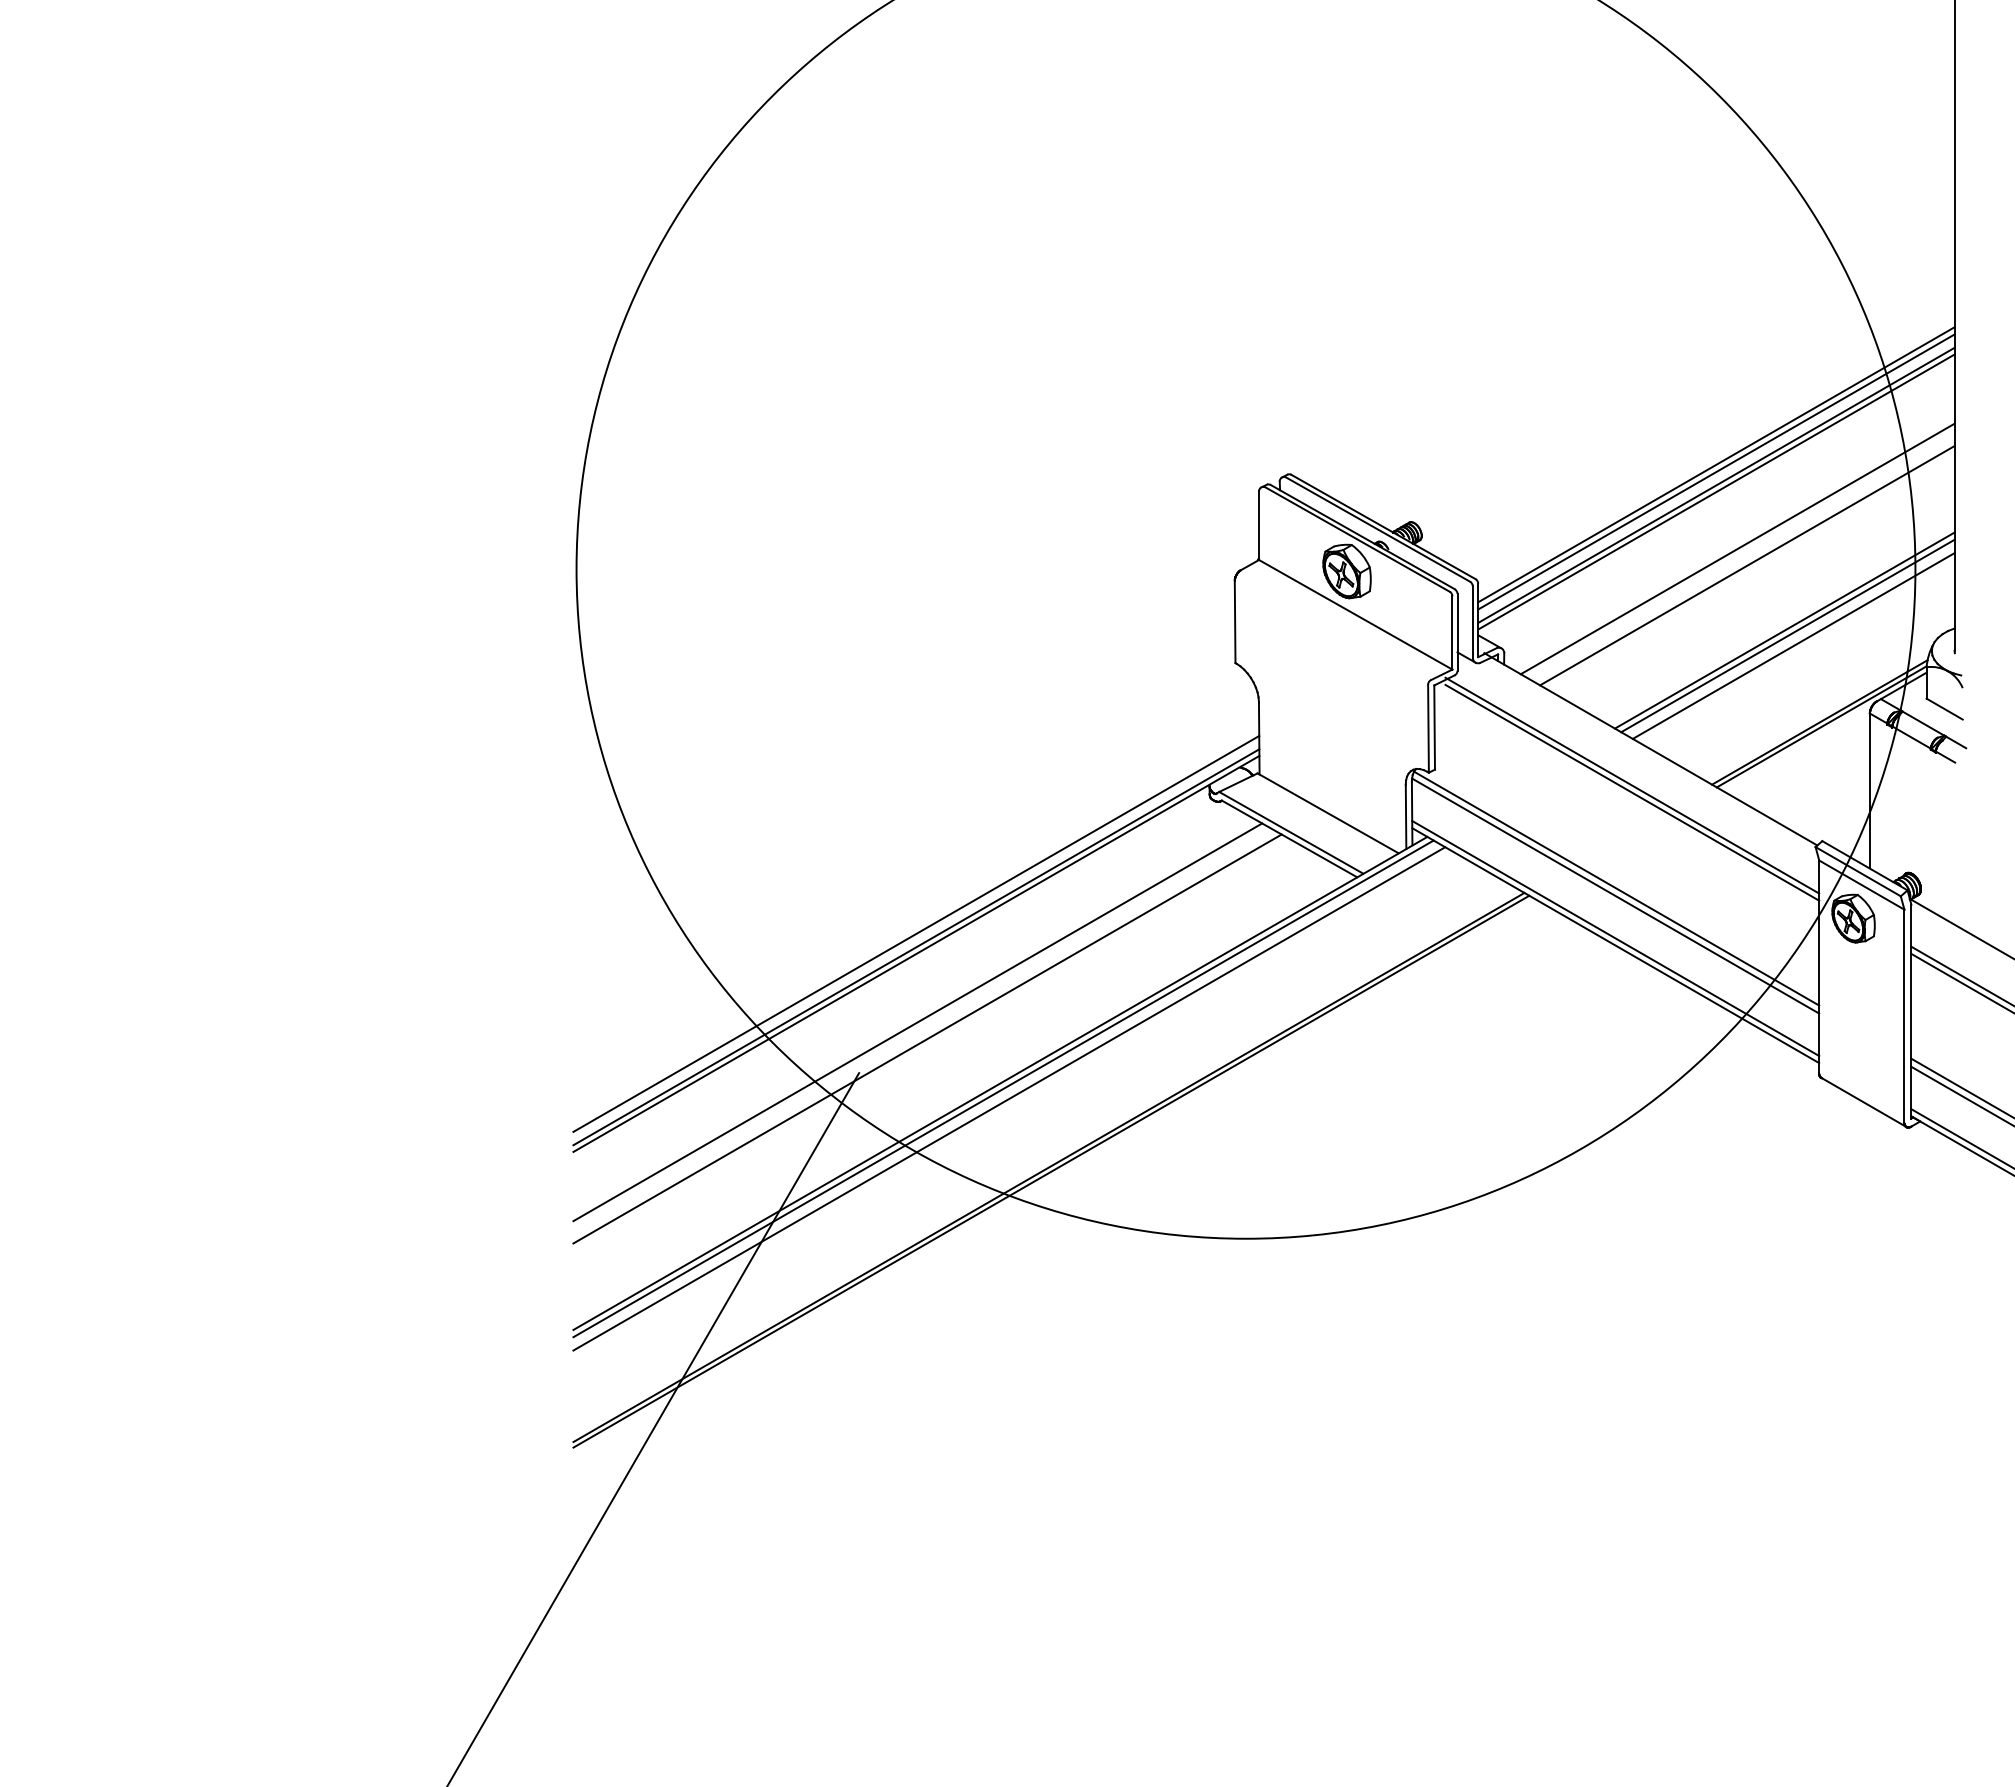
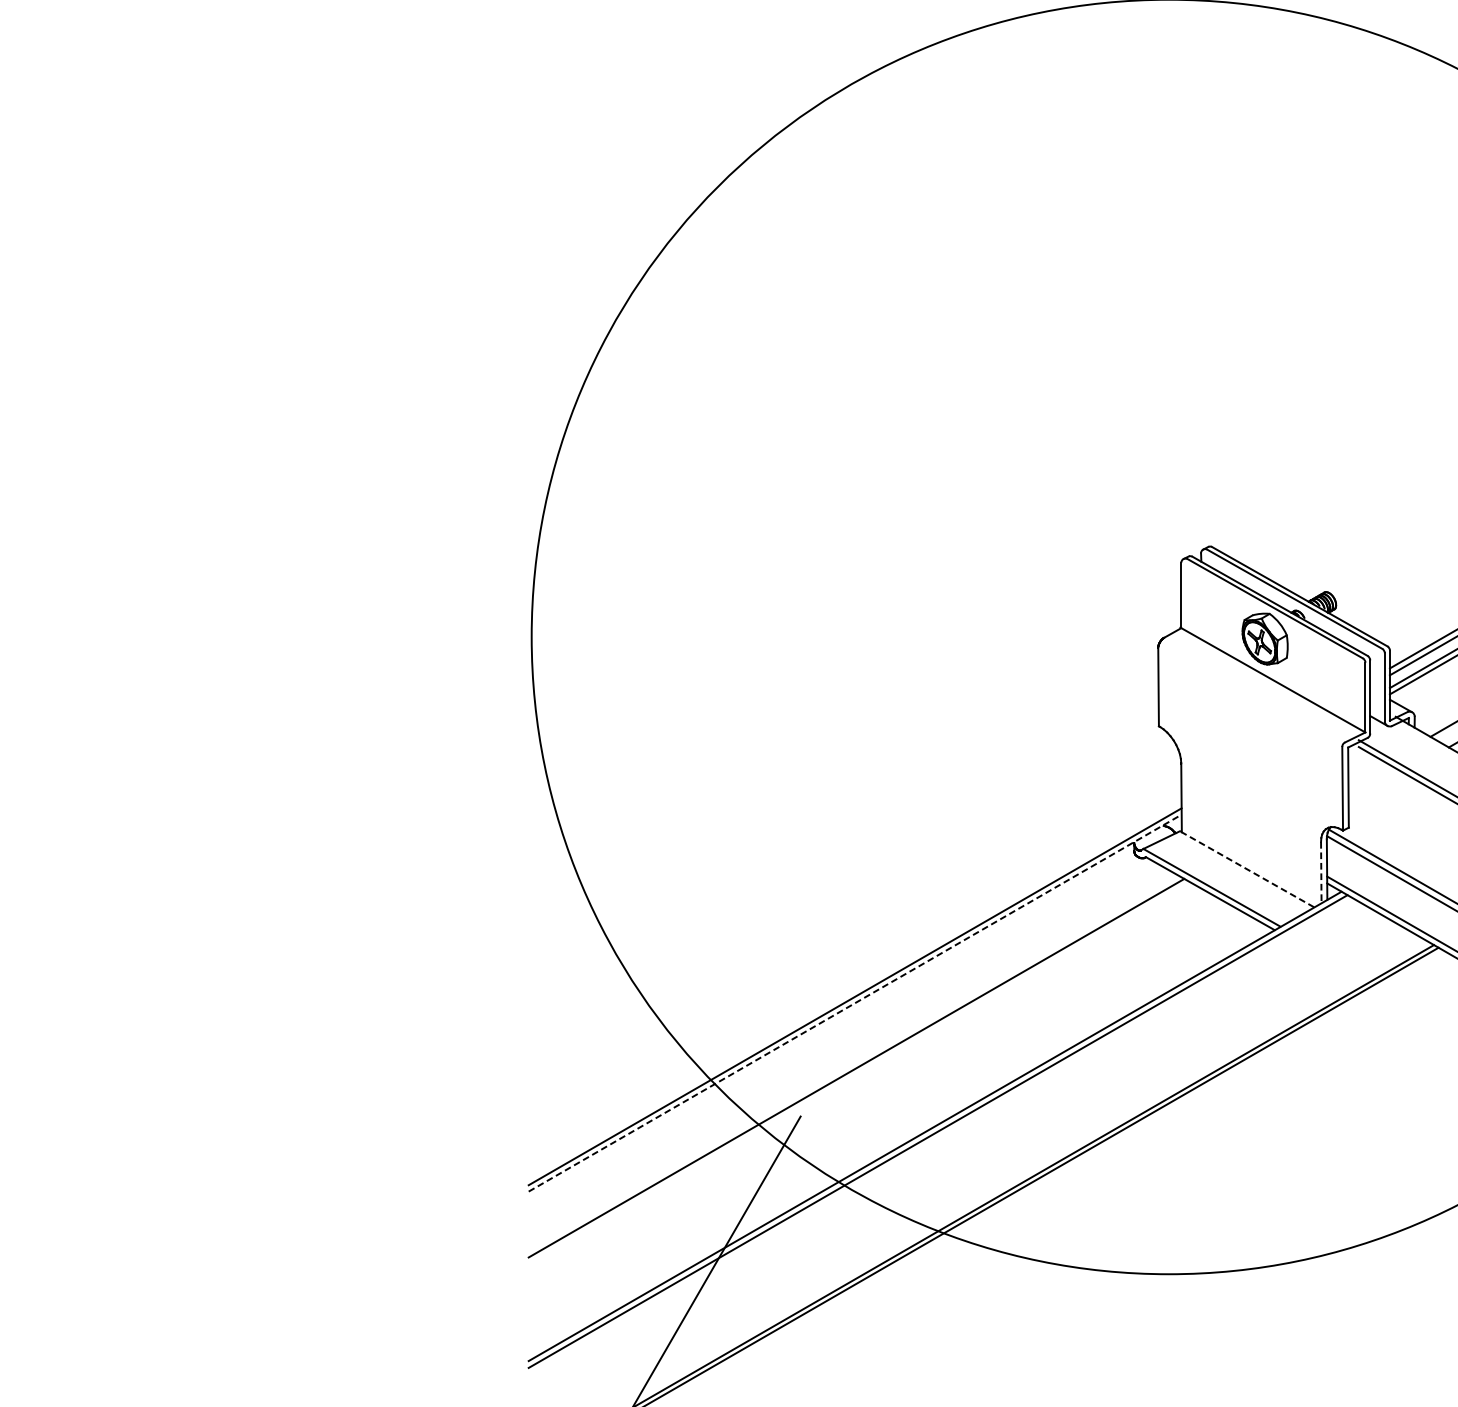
line: (1327, 813) -> (1246, 869), solid -> dashed
line: (1406, 817) -> (1321, 873), solid -> dashed
line: (916, 933) -> (855, 983), removed
line: (916, 953) -> (855, 1002), solid -> dashed
line: (927, 1038) -> (865, 1083), removed
line: (1009, 1098) -> (943, 1140), removed

